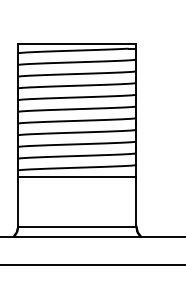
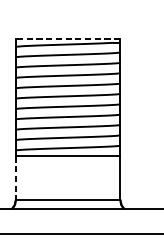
line: (76, 44) -> (67, 39), solid -> dashed
line: (18, 201) -> (16, 177), solid -> dashed

